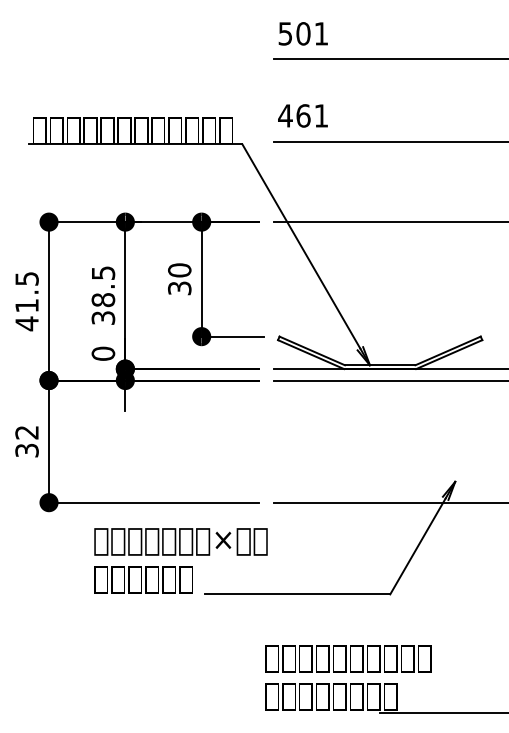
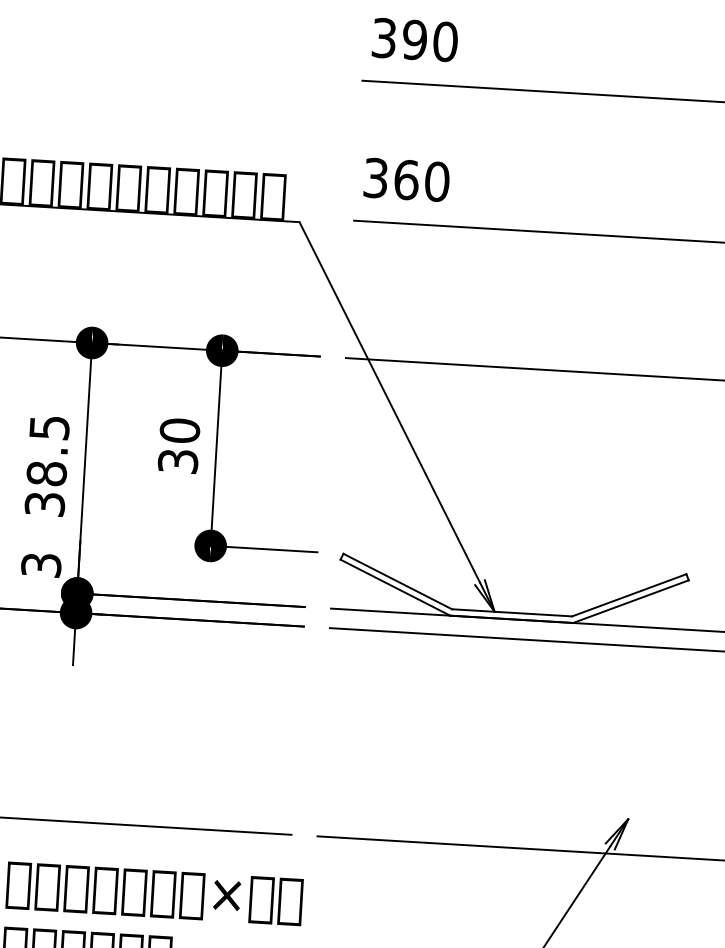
text: (303, 33) -> (414, 39), 501 -> 390
text: (303, 115) -> (406, 179), 461 -> 360
text: (103, 353) -> (41, 564), 0 -> 3

